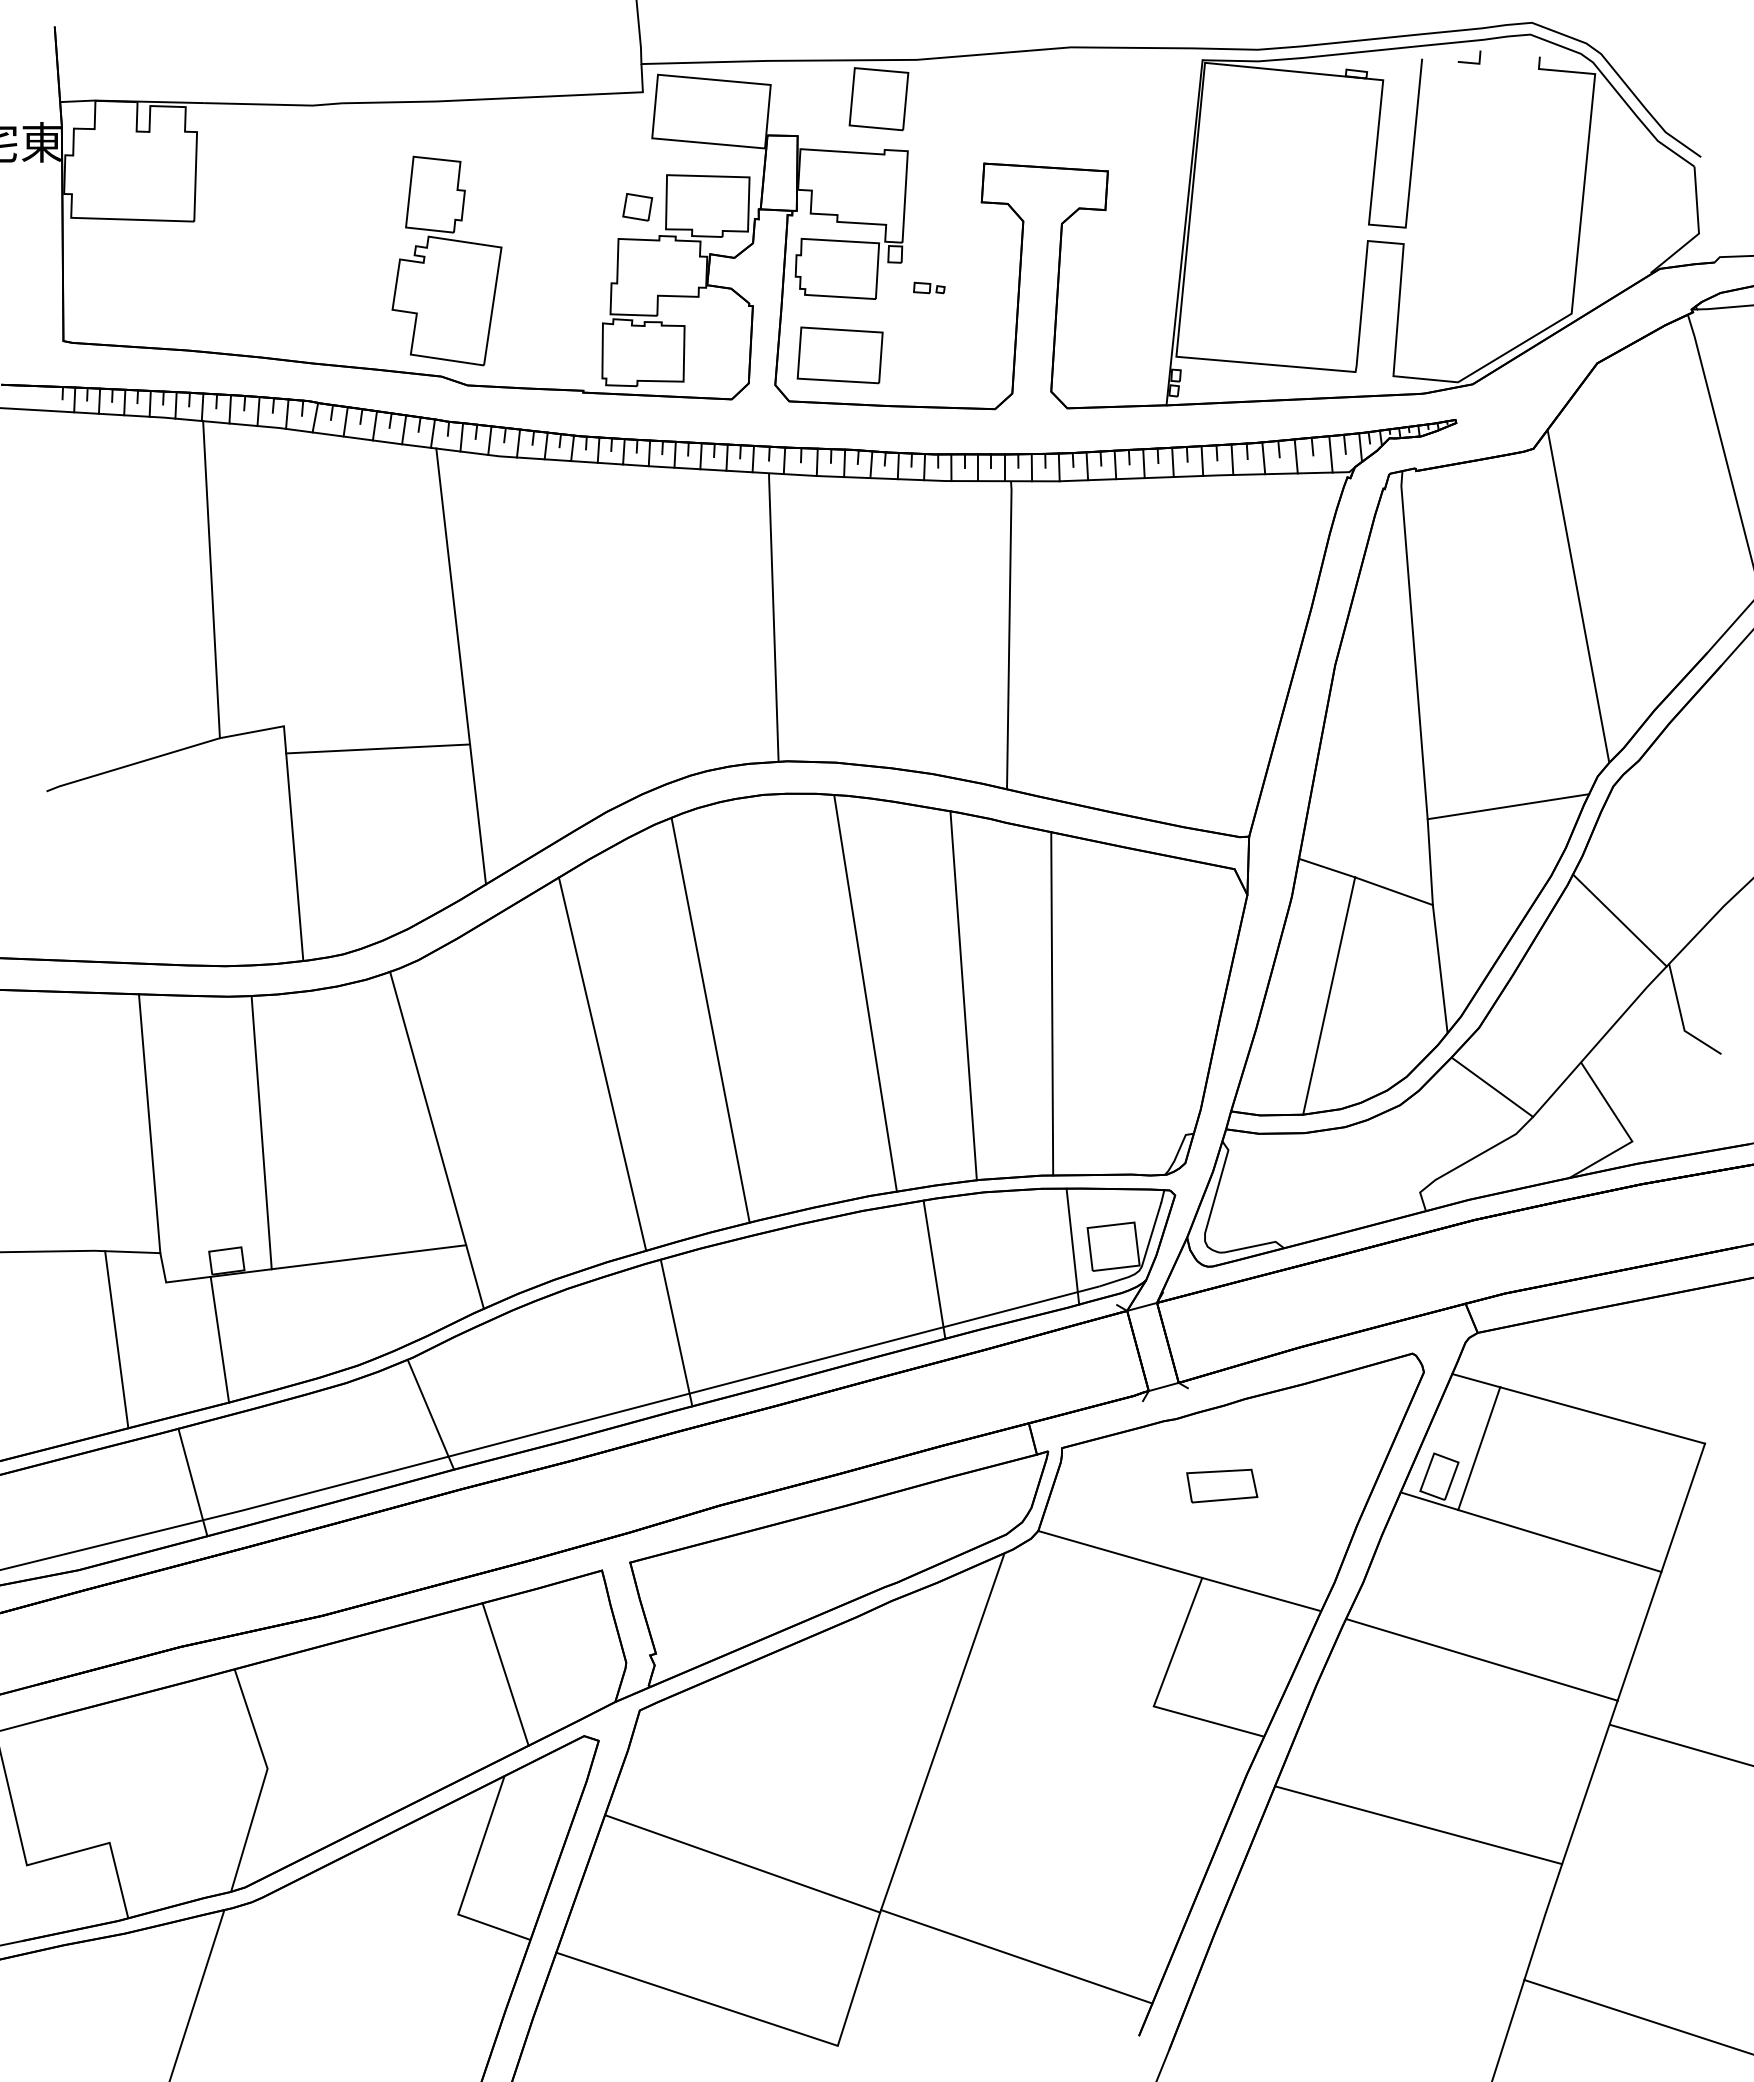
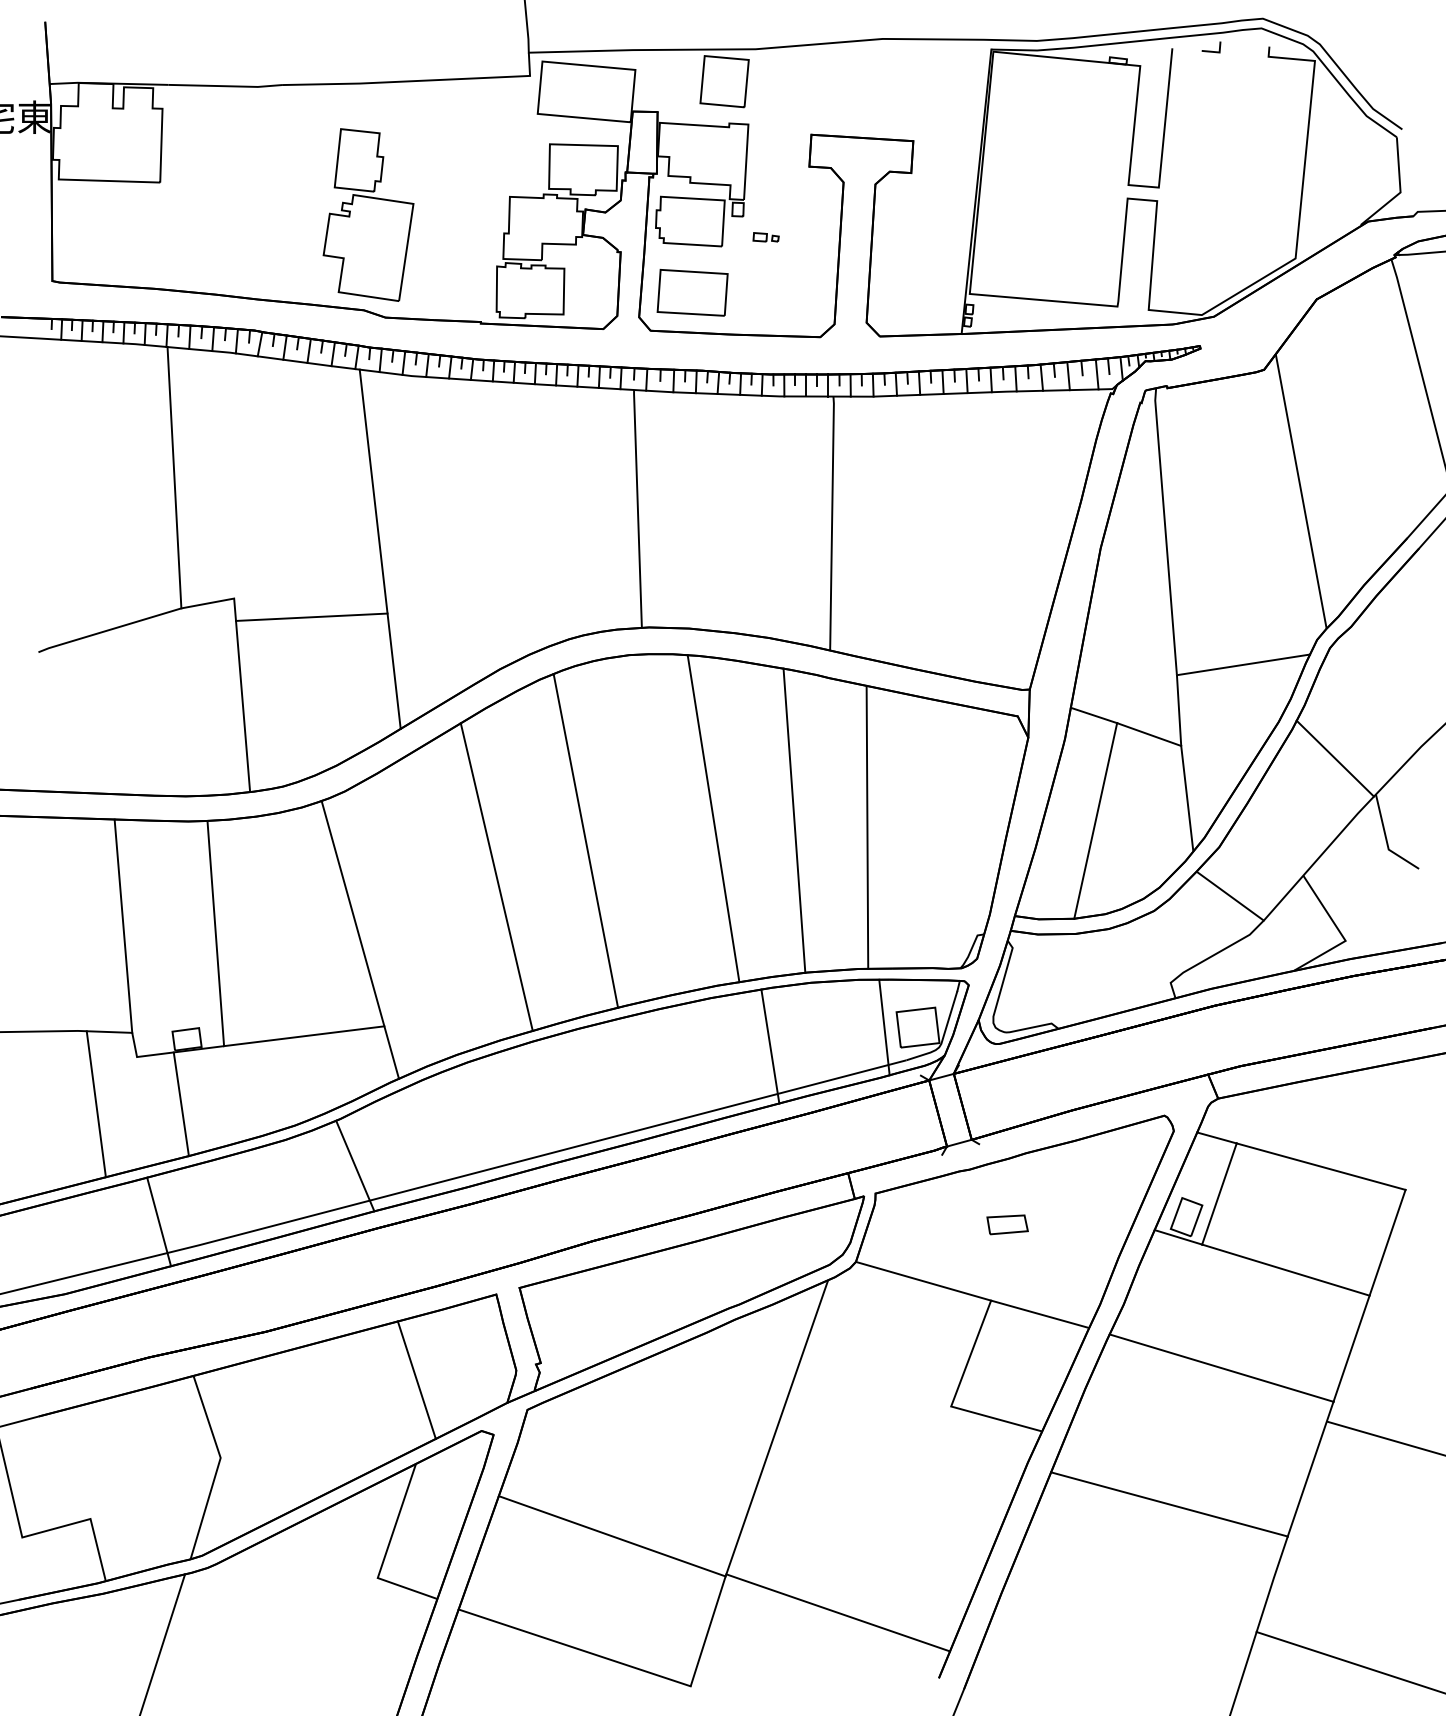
part: (637, 207) -> (525, 170), removed
line: (676, 1332) -> (557, 1098), removed
part: (1222, 1485) -> (1007, 1224), size x0.7

